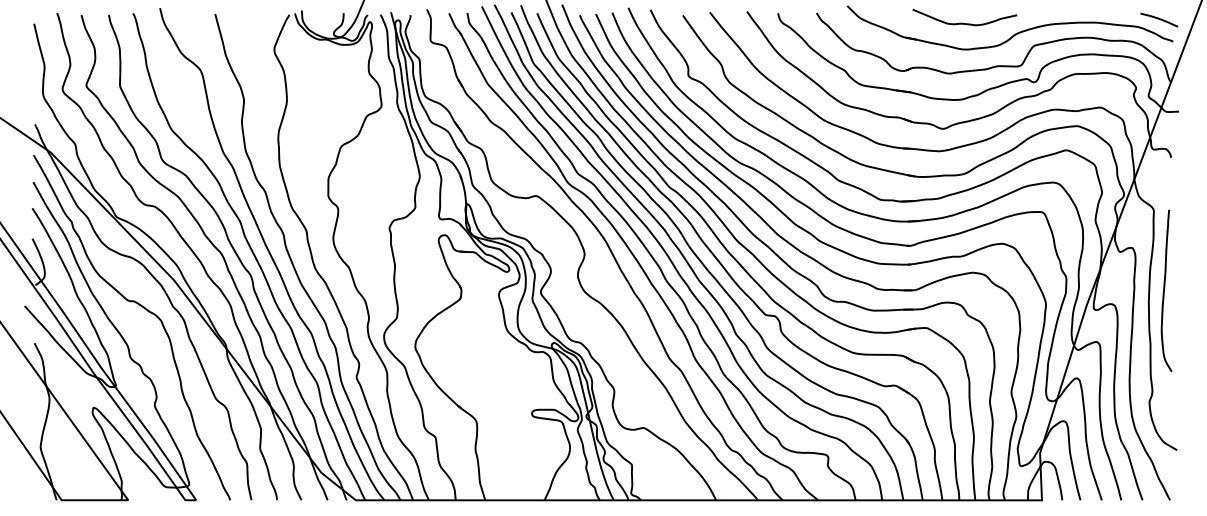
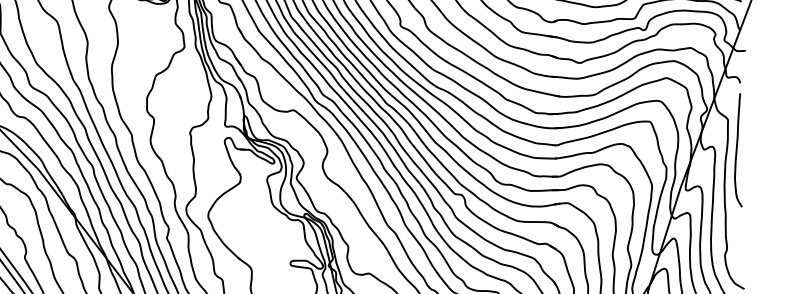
curve: (1164, 290) -> (736, 150), moved

